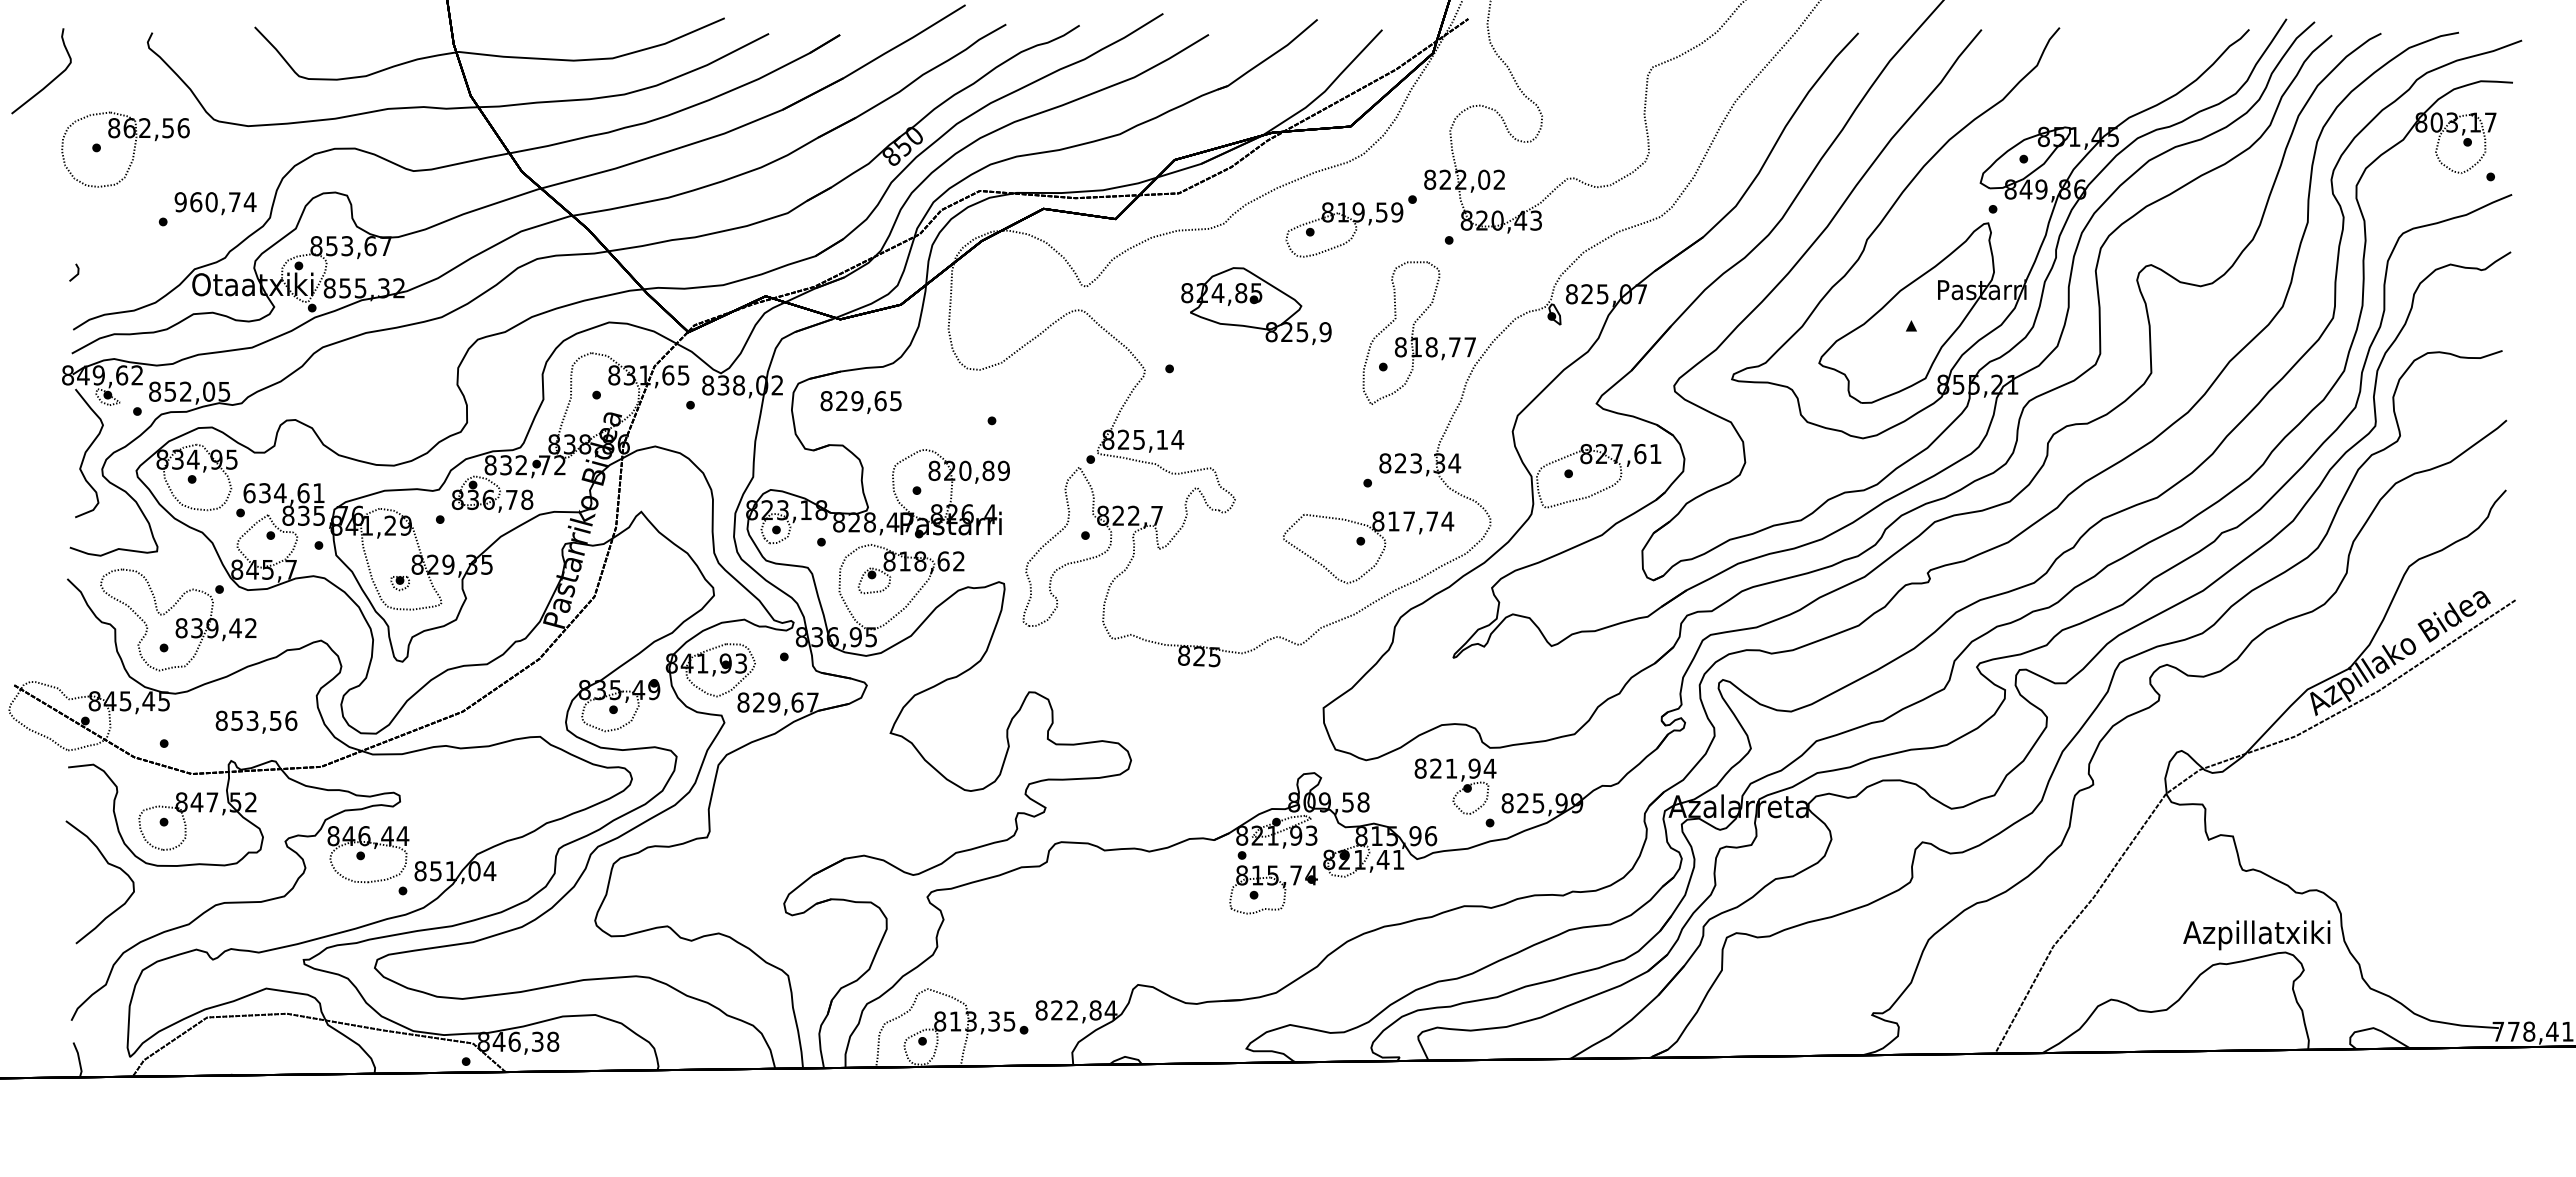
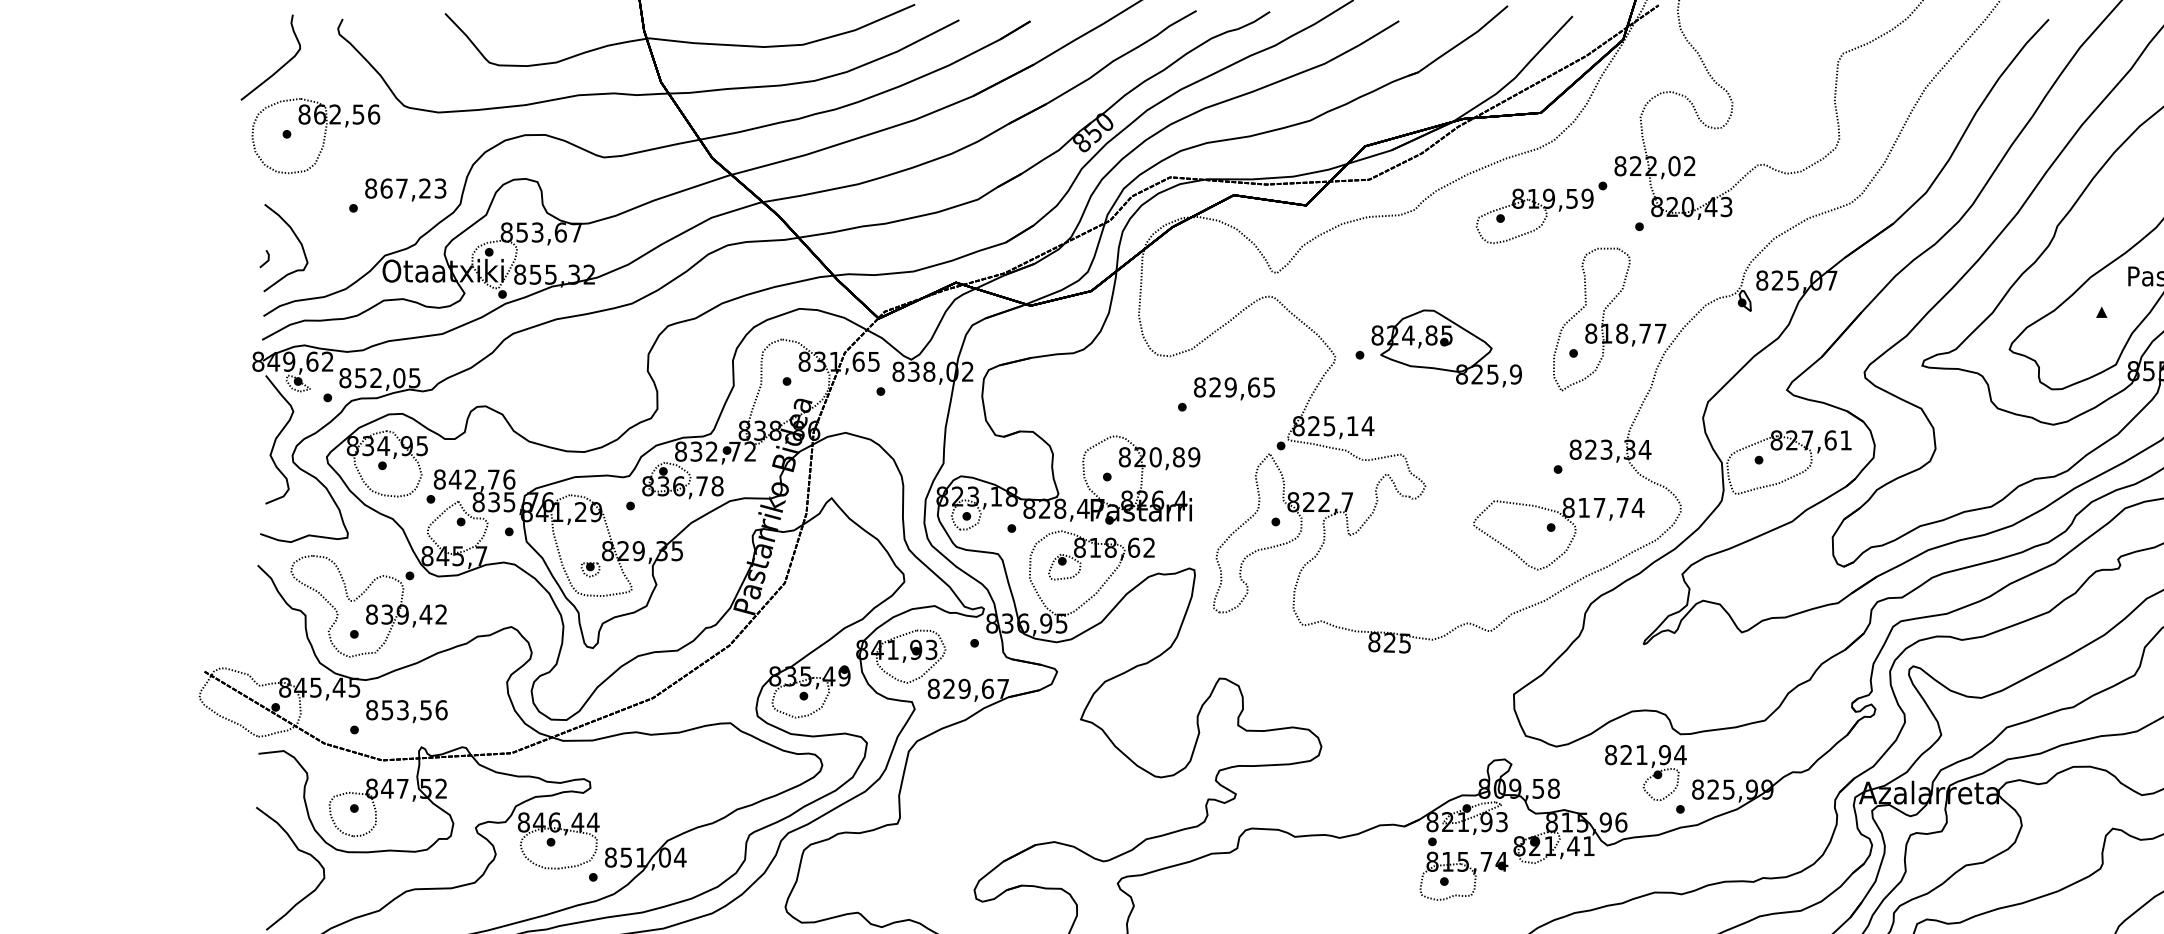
curve: (51, 80) -> (280, 66), moved
text: (215, 202) -> (405, 188), 960,74 -> 867,23
curve: (107, 254) -> (297, 240), added
part: (1256, 305) -> (1446, 347), moved
text: (860, 402) -> (1233, 388), moved
text: (284, 493) -> (474, 479), 634,61 -> 842,76
text: (256, 721) -> (406, 710), moved

